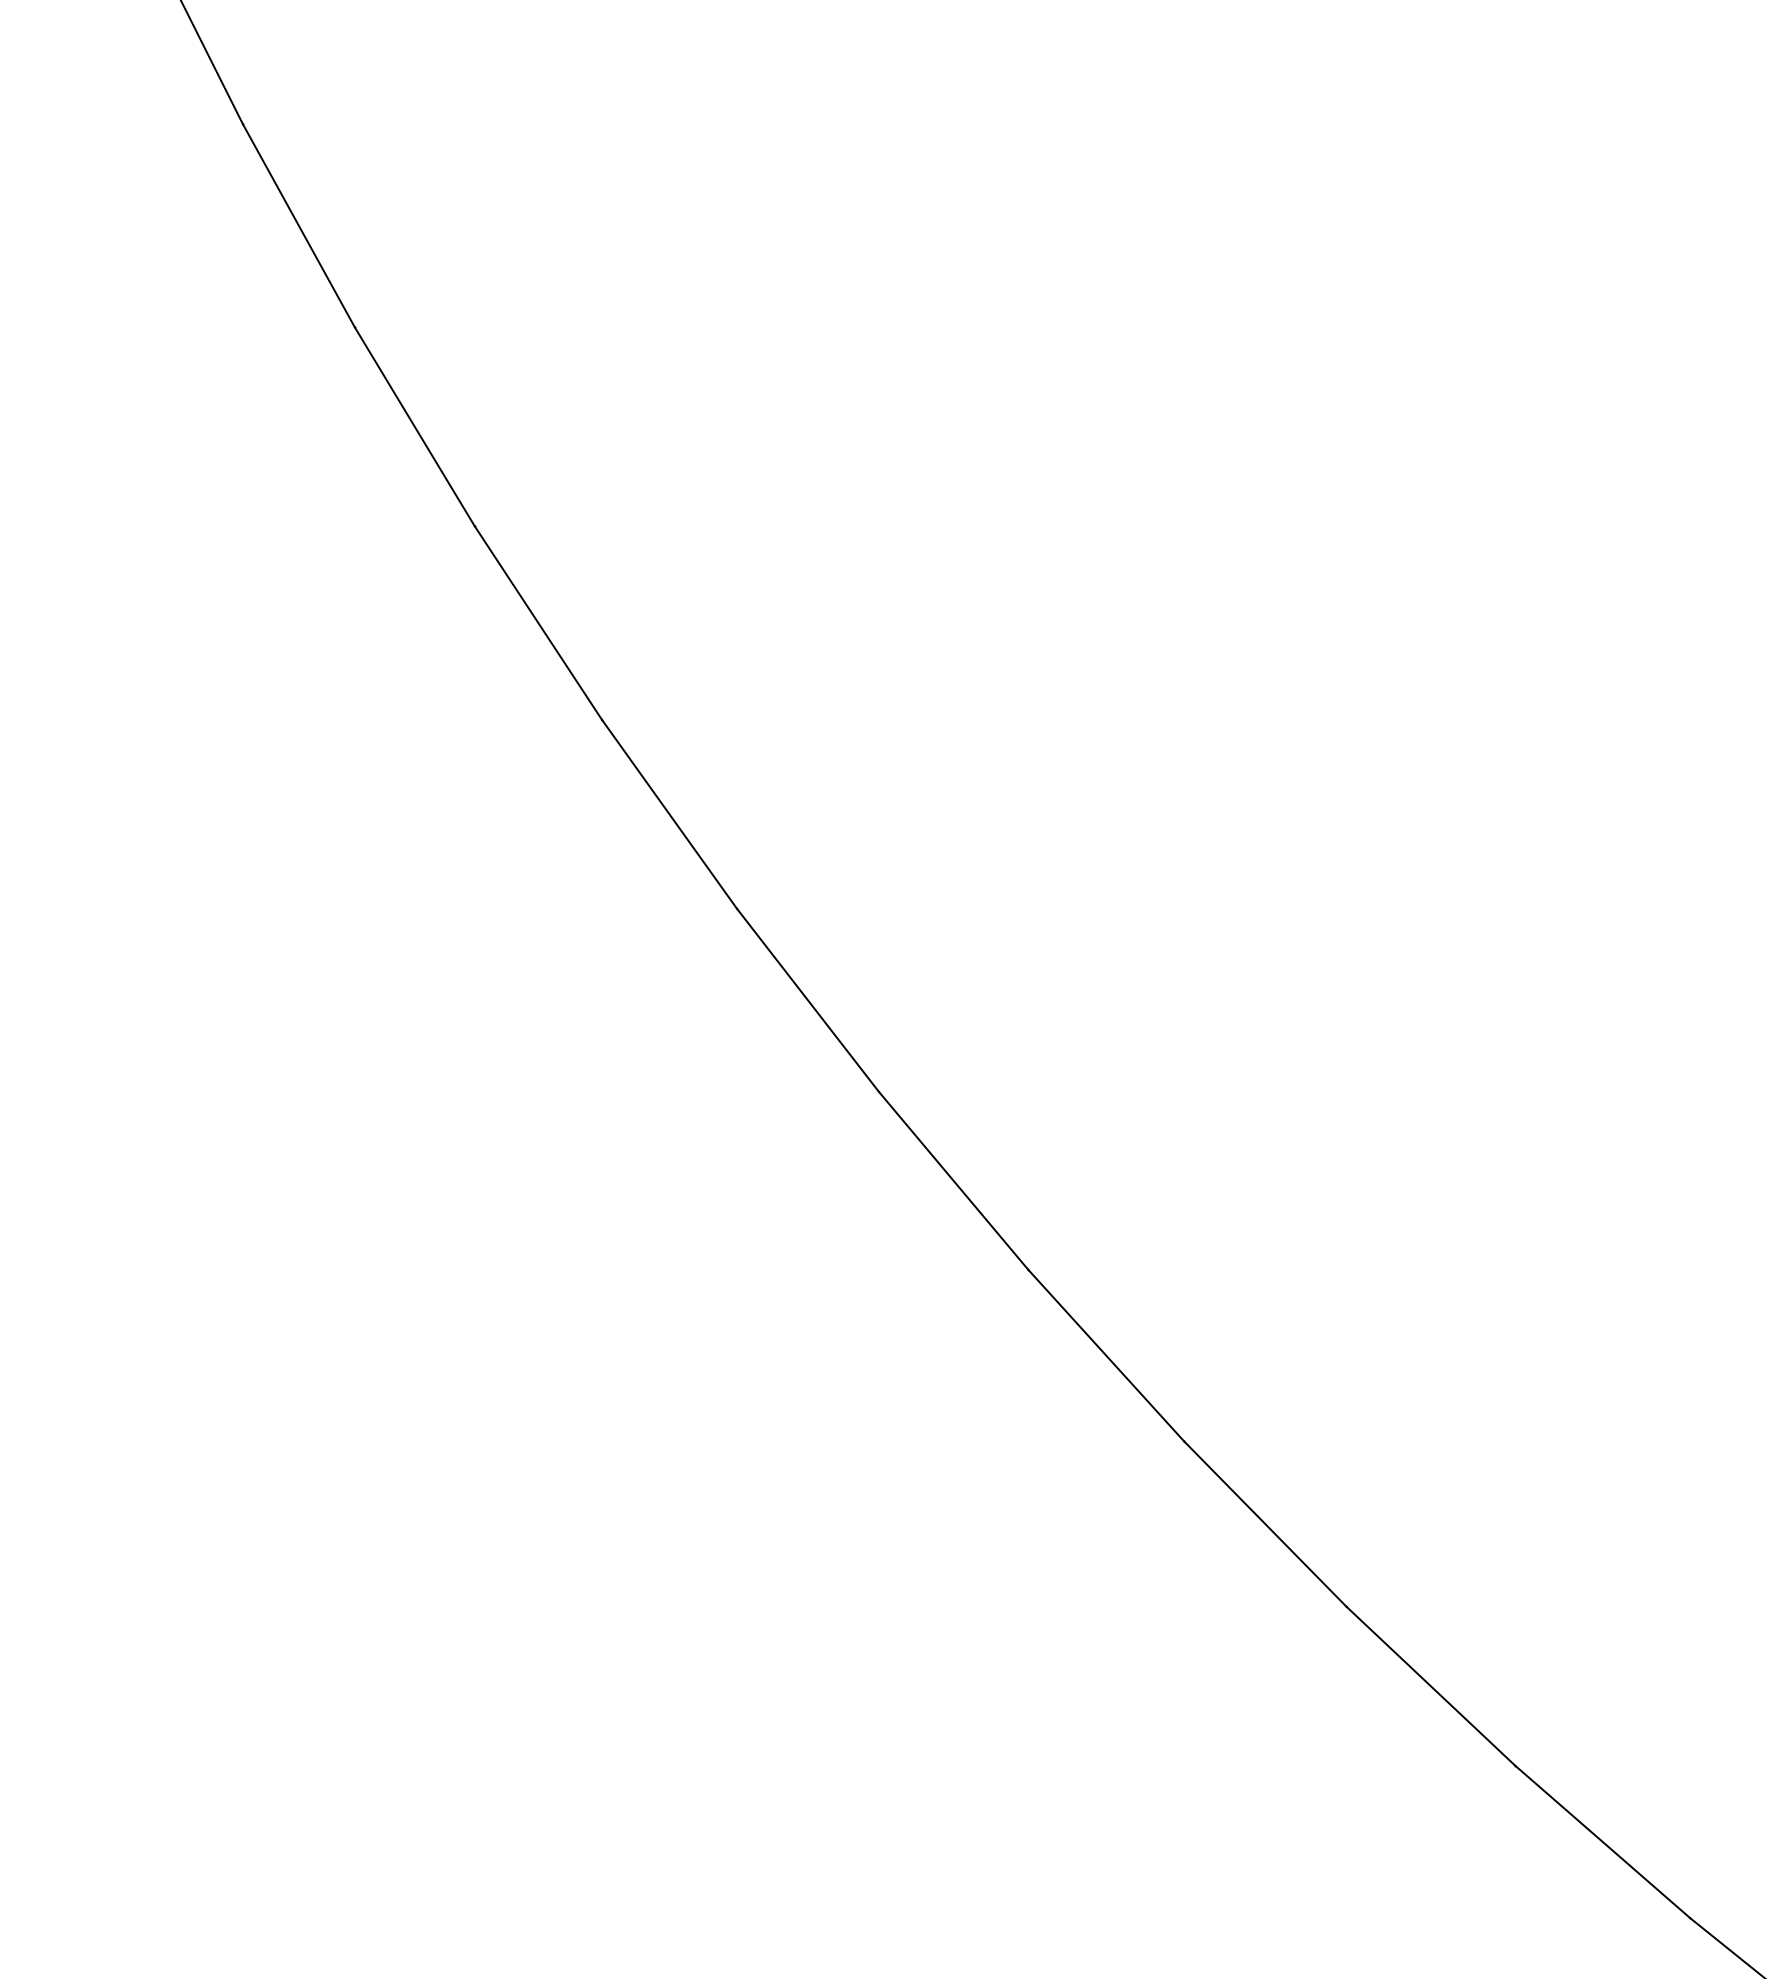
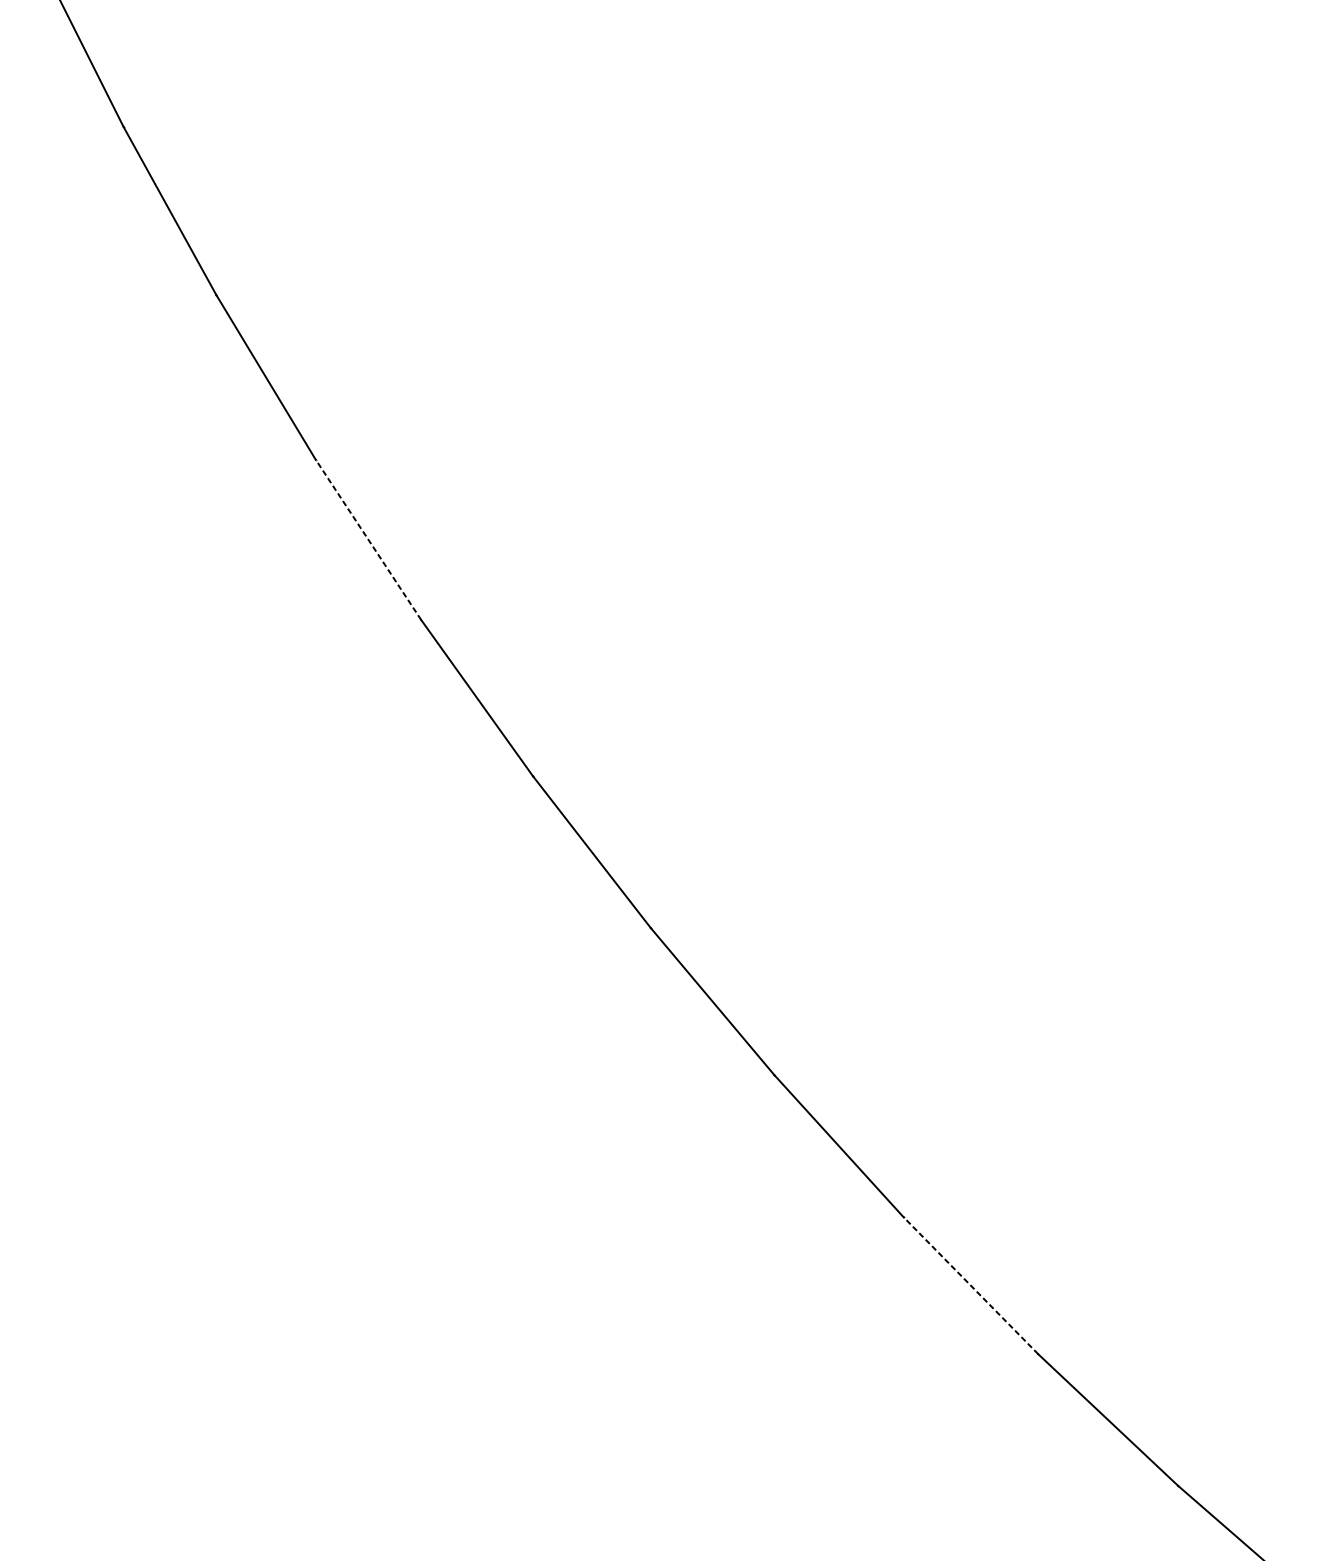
line: (669, 814) -> (368, 540), solid -> dashed
line: (1431, 1686) -> (971, 1285), solid -> dashed

